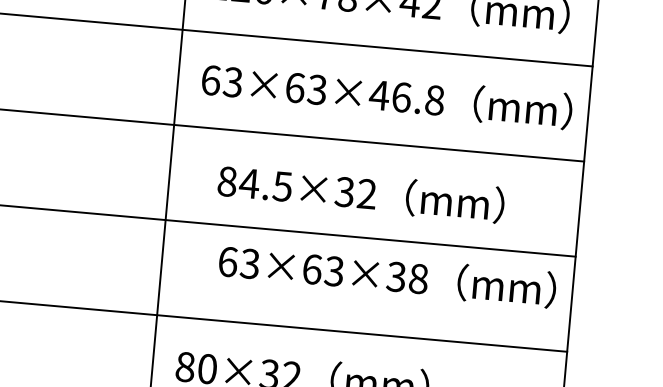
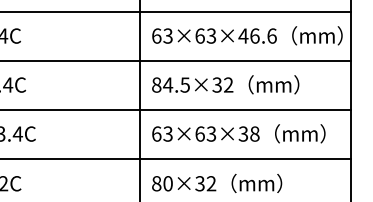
text: (433, 99) -> (271, 35), 63×63×46.8 -> 63×63×46.6
text: (361, 192) -> (225, 84), moved
text: (386, 275) -> (238, 133), moved

